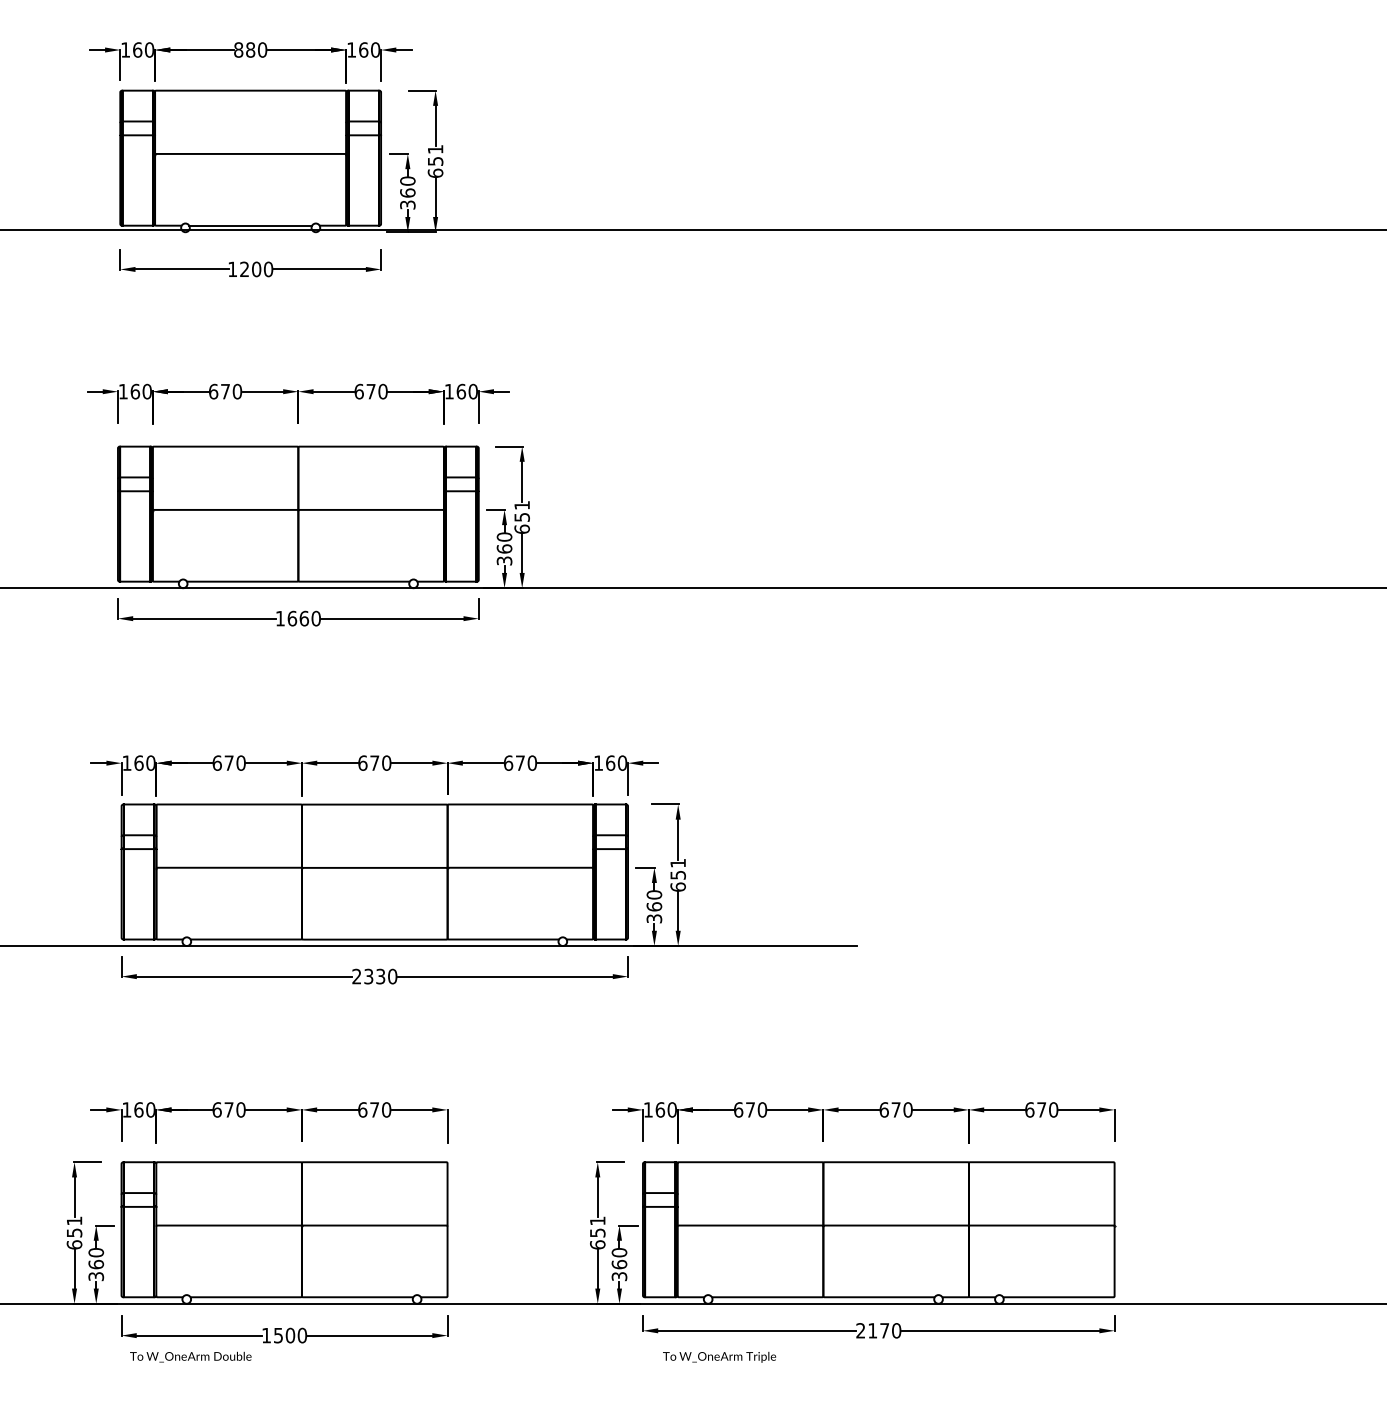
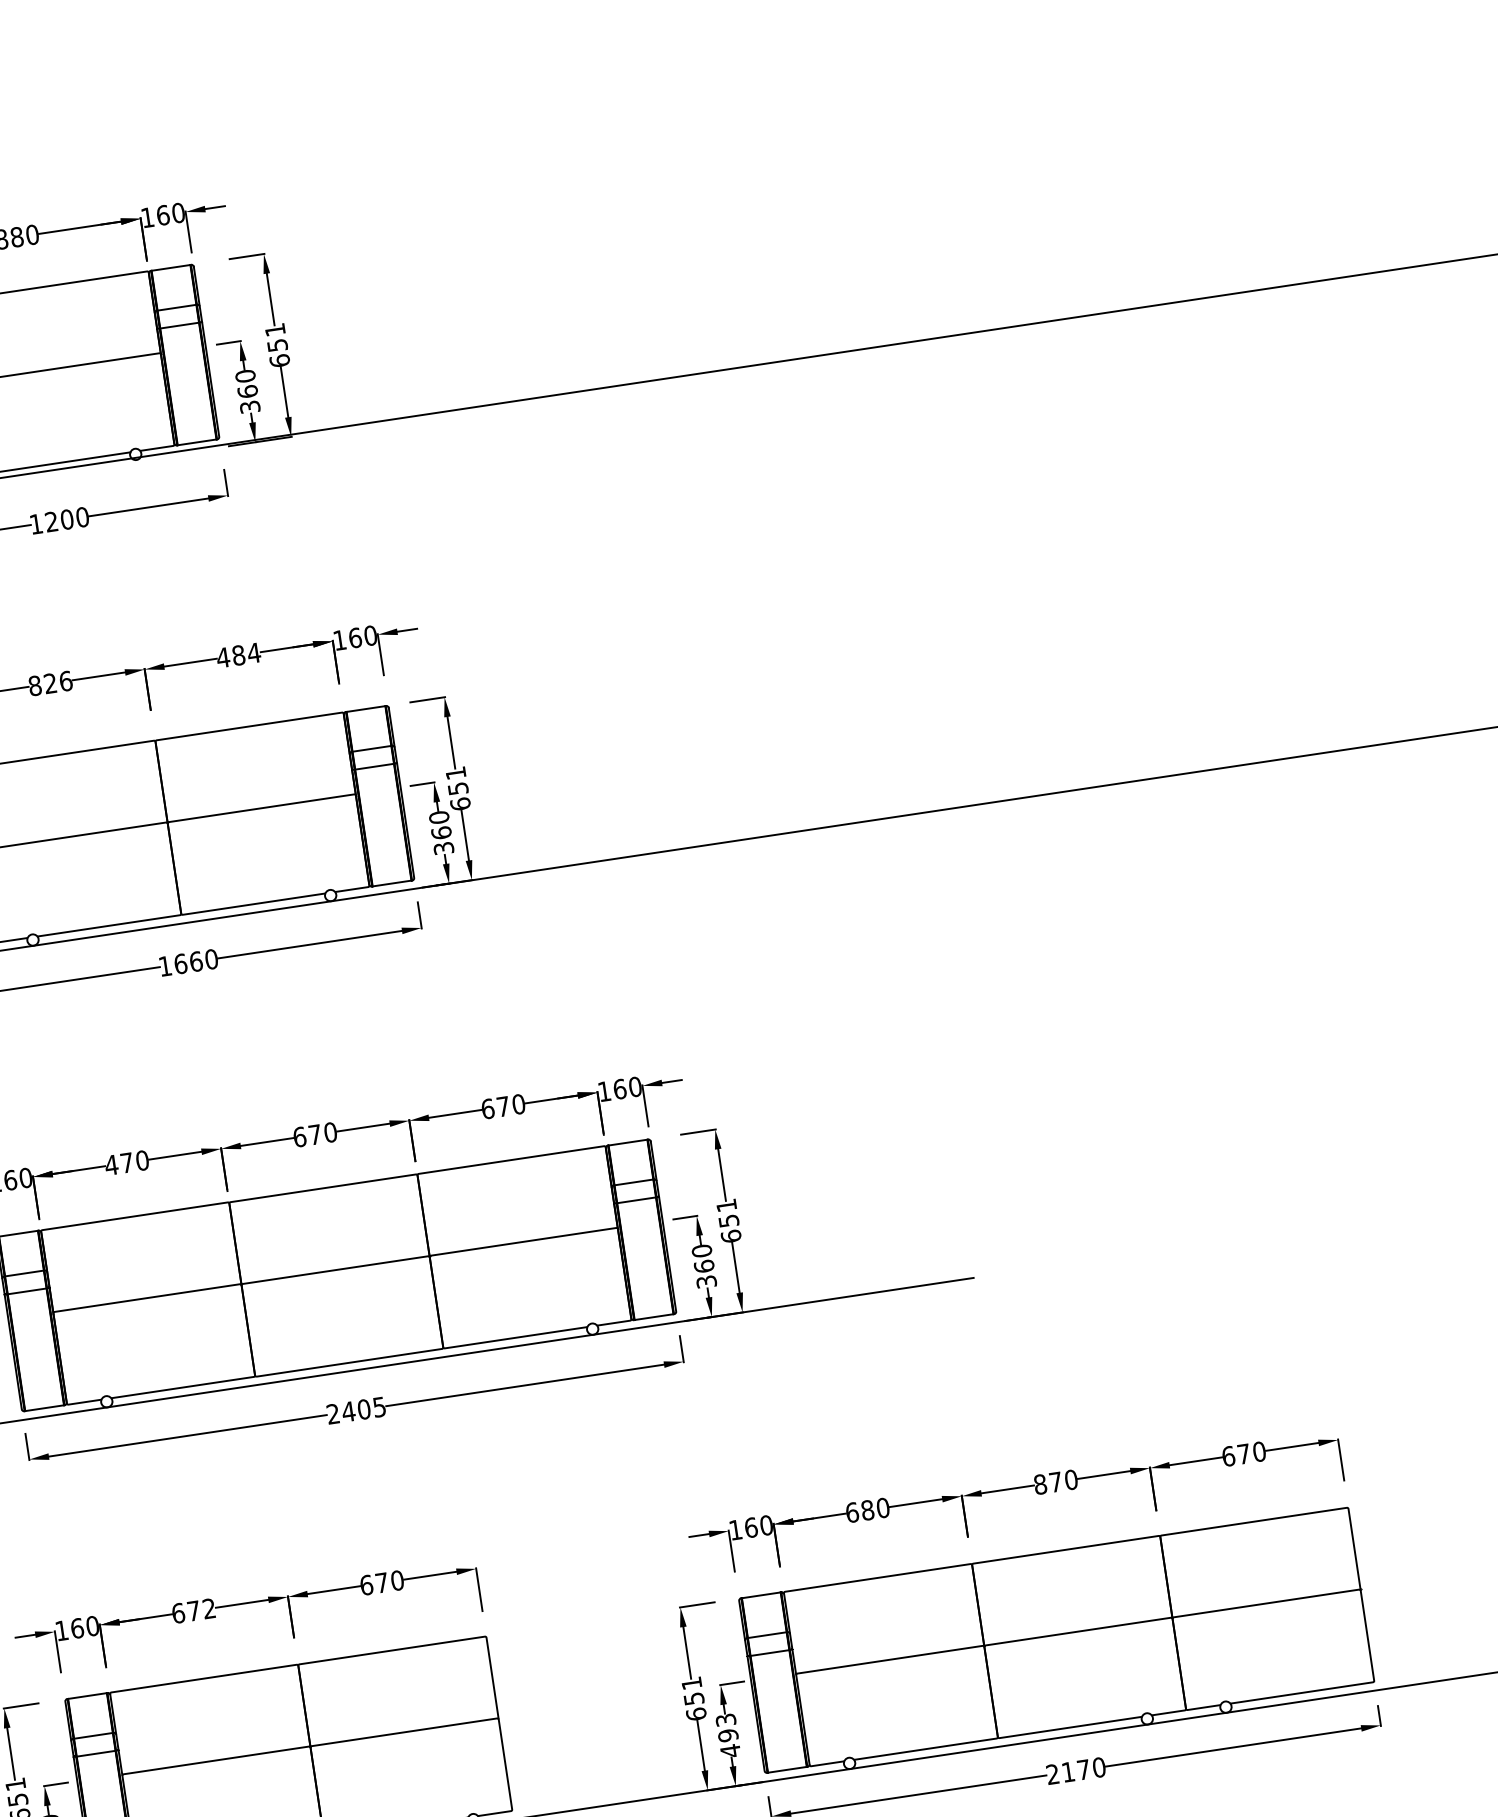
text: (225, 391) -> (50, 683), 670 -> 826
text: (370, 391) -> (237, 655), 670 -> 484
text: (217, 762) -> (111, 1164), 670 -> 470
text: (380, 976) -> (363, 1409), 2330 -> 2405
text: (240, 1109) -> (208, 1608), 670 -> 672
text: (750, 1109) -> (867, 1509), 670 -> 680
text: (883, 1109) -> (1039, 1484), 670 -> 870
text: (619, 1264) -> (728, 1735), 360 -> 493

